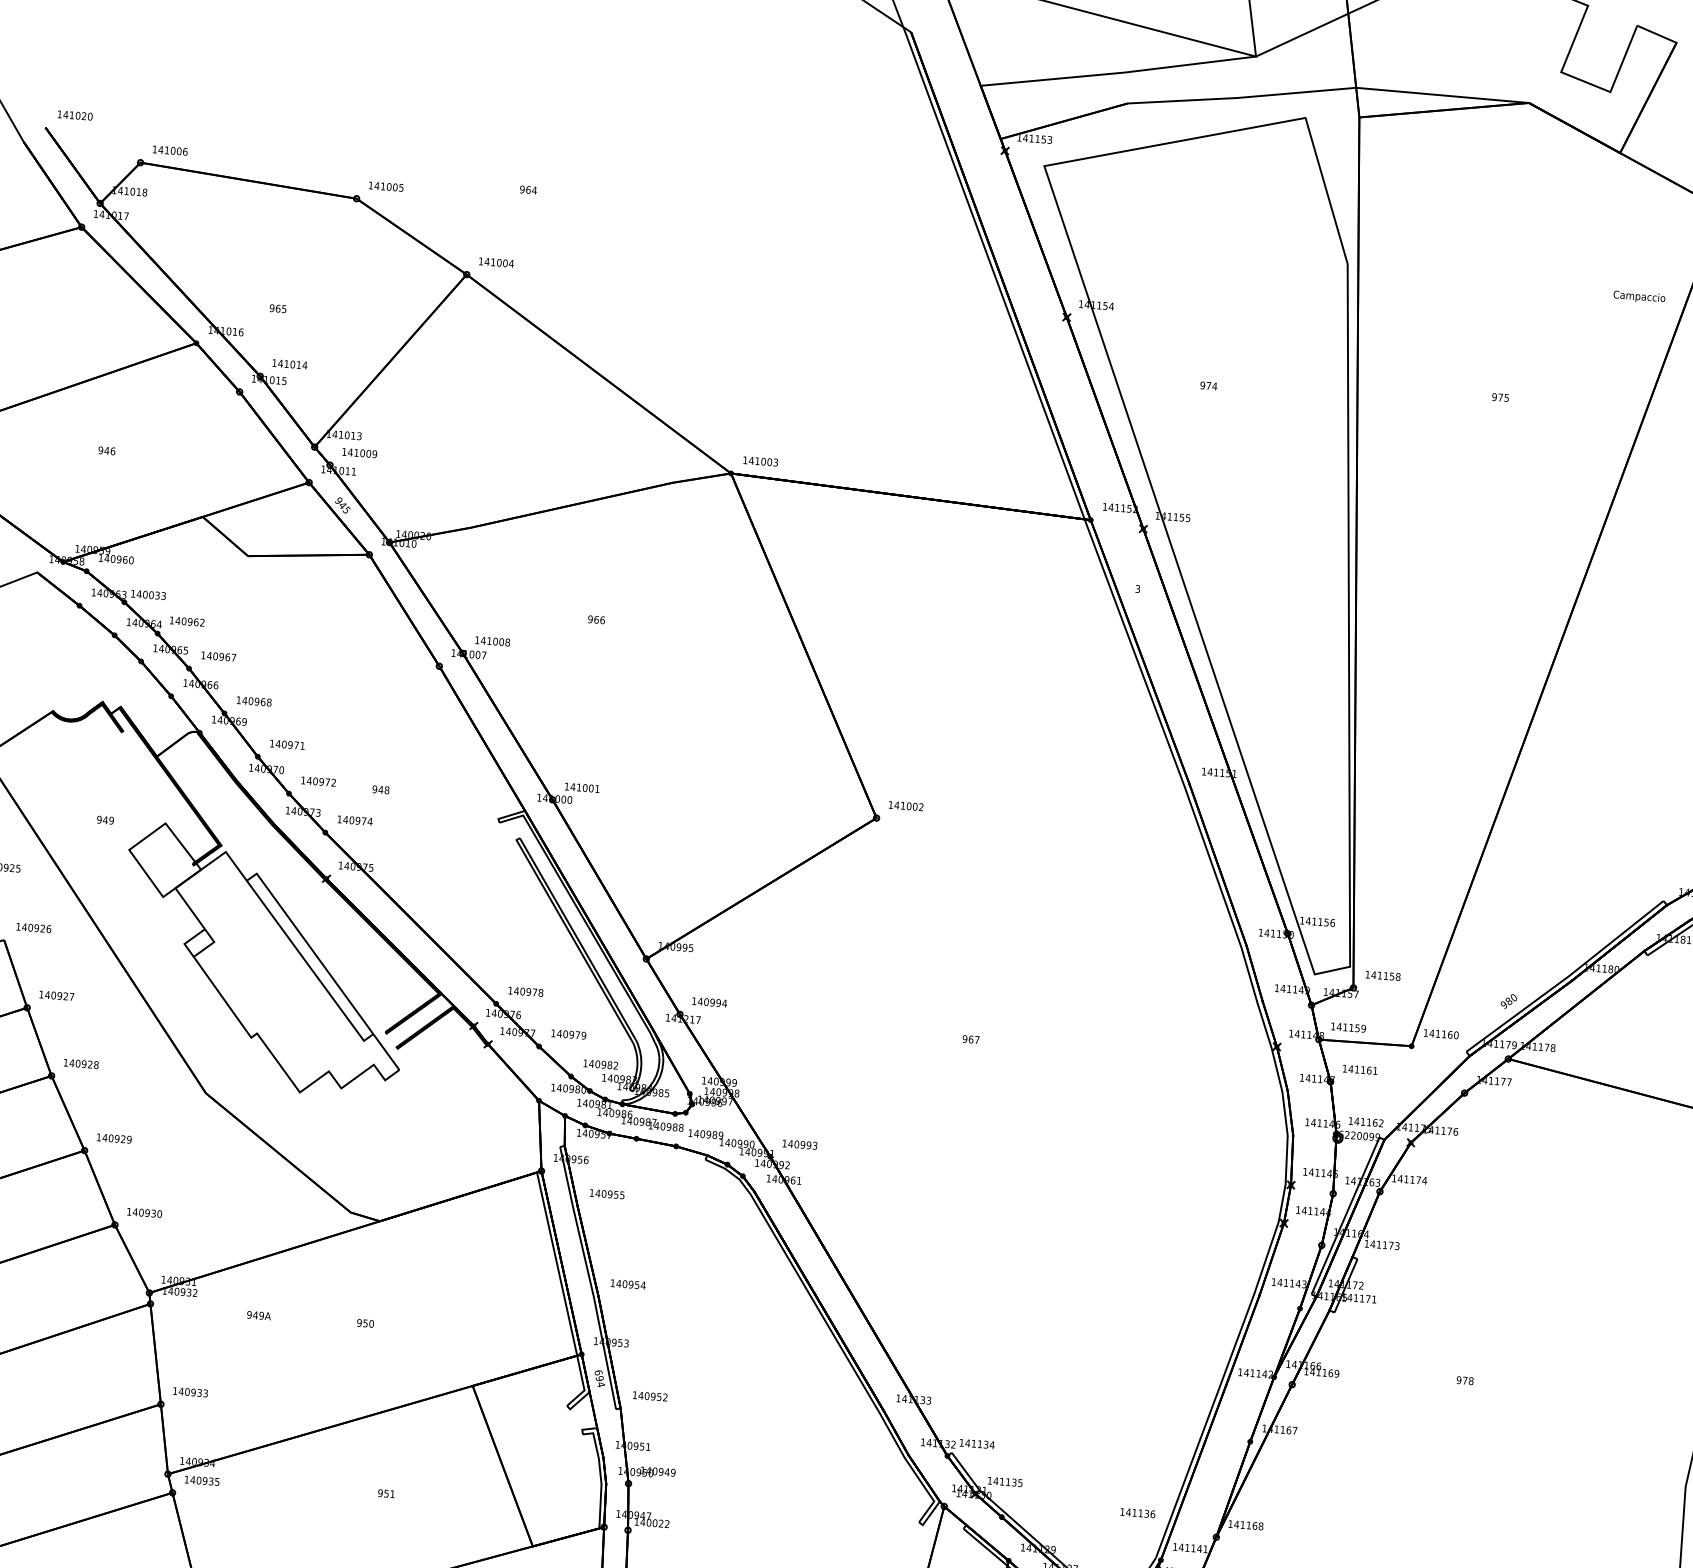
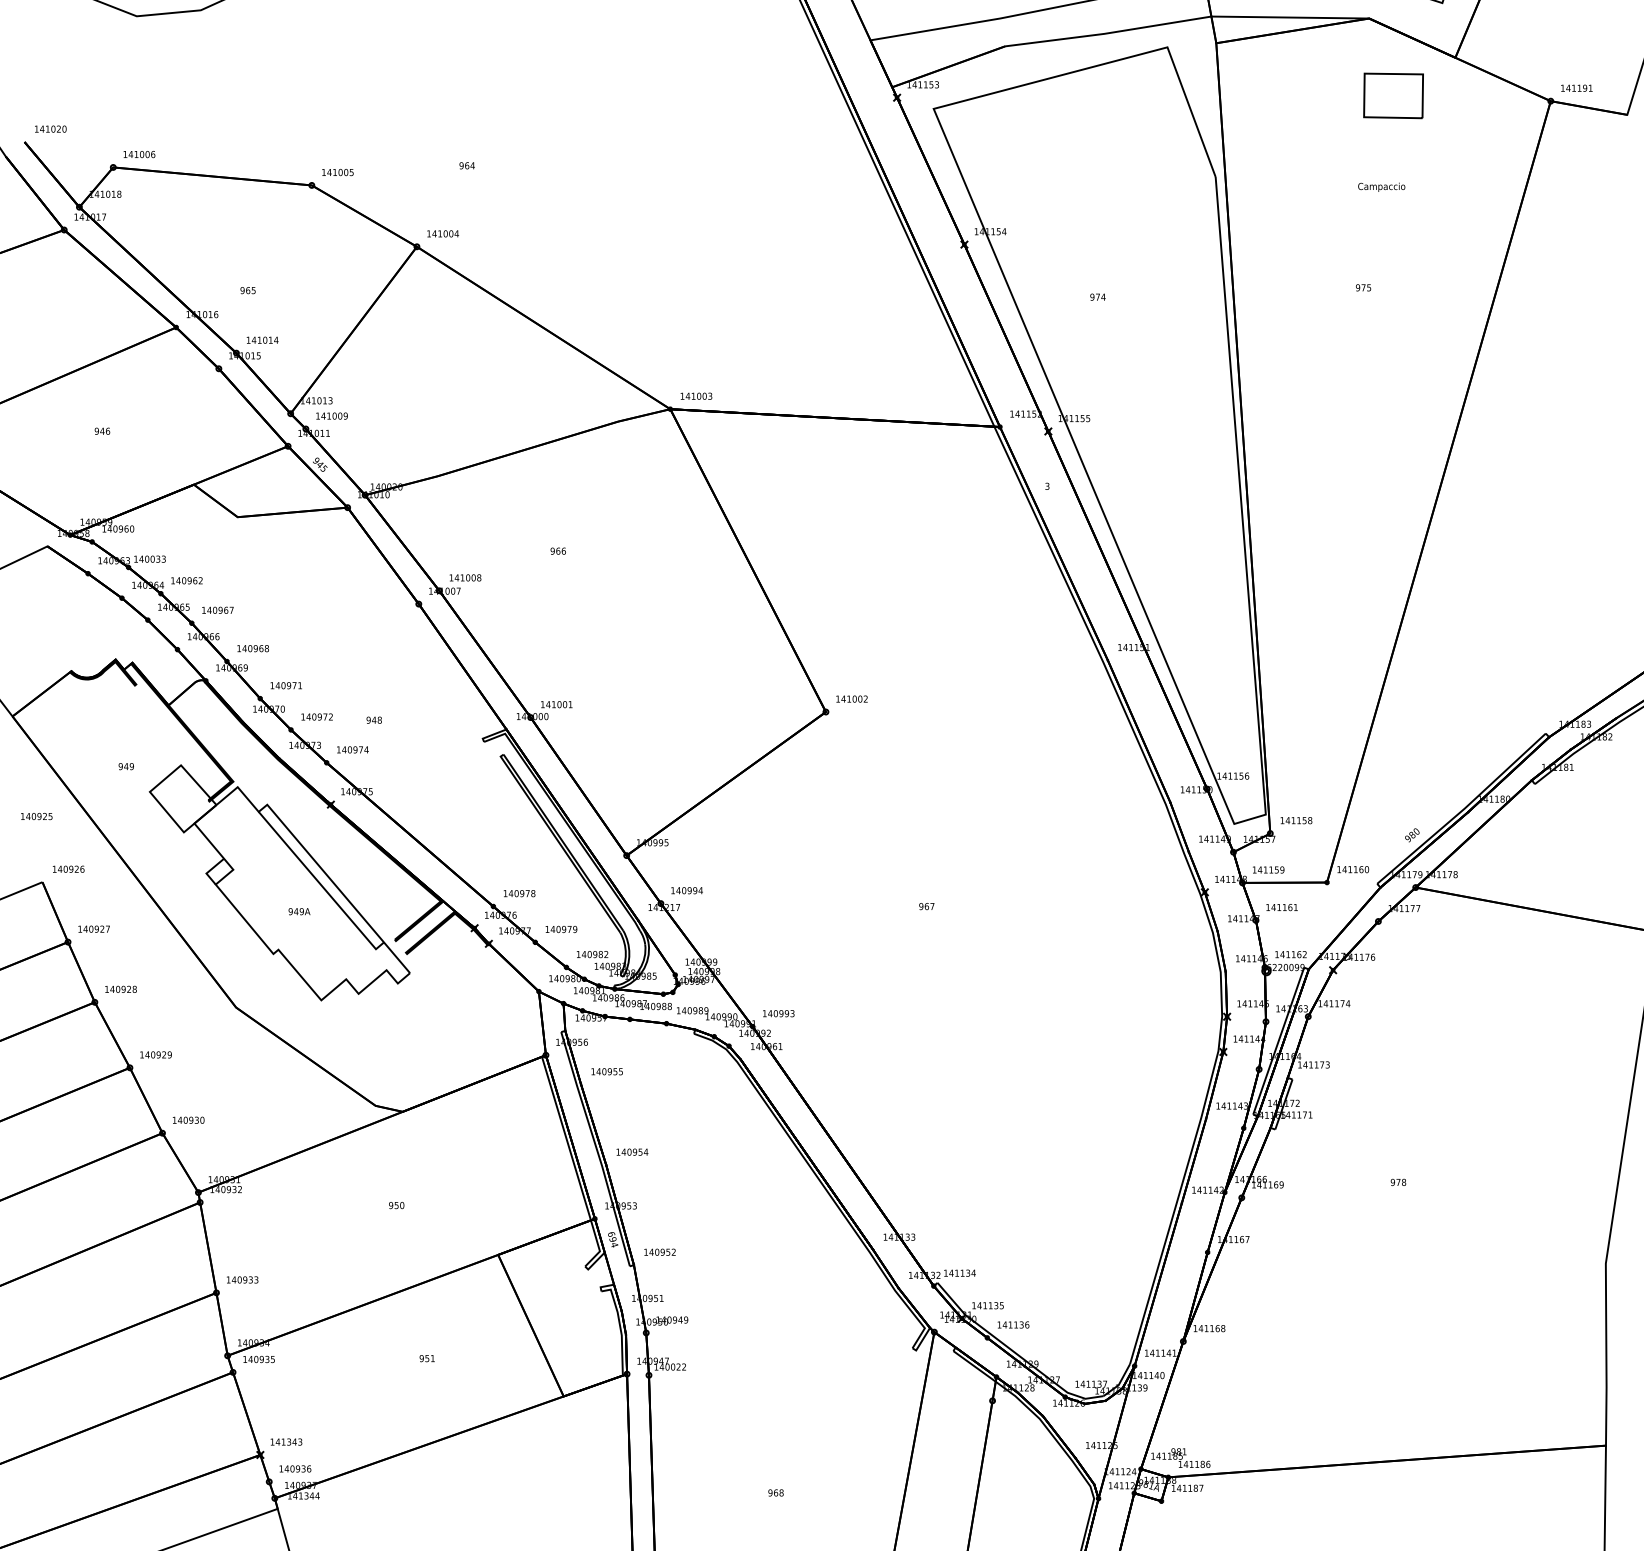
part: (1549, 189) -> (1393, 95), added
text: (1639, 296) -> (1381, 186), moved
text: (259, 1315) -> (299, 911), moved
text: (1137, 1512) -> (1013, 1324), moved

